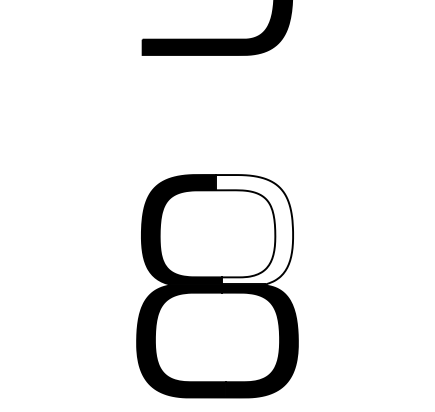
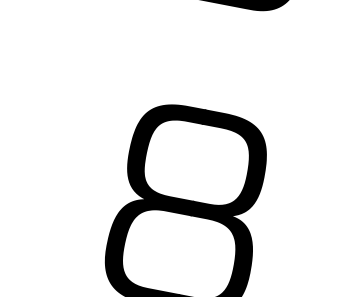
fill: (254, 229) -> (230, 165), added

